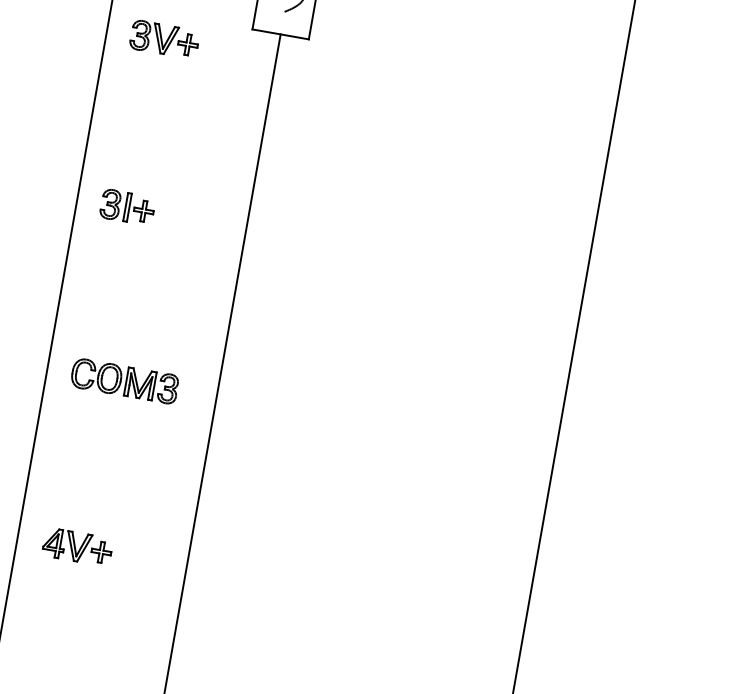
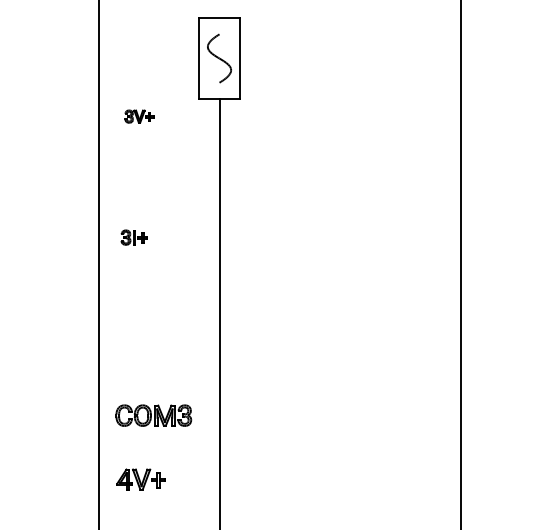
part: (164, 39) -> (139, 116), size x0.6
part: (127, 207) -> (134, 237), size x0.7
part: (124, 380) -> (153, 415), moved

